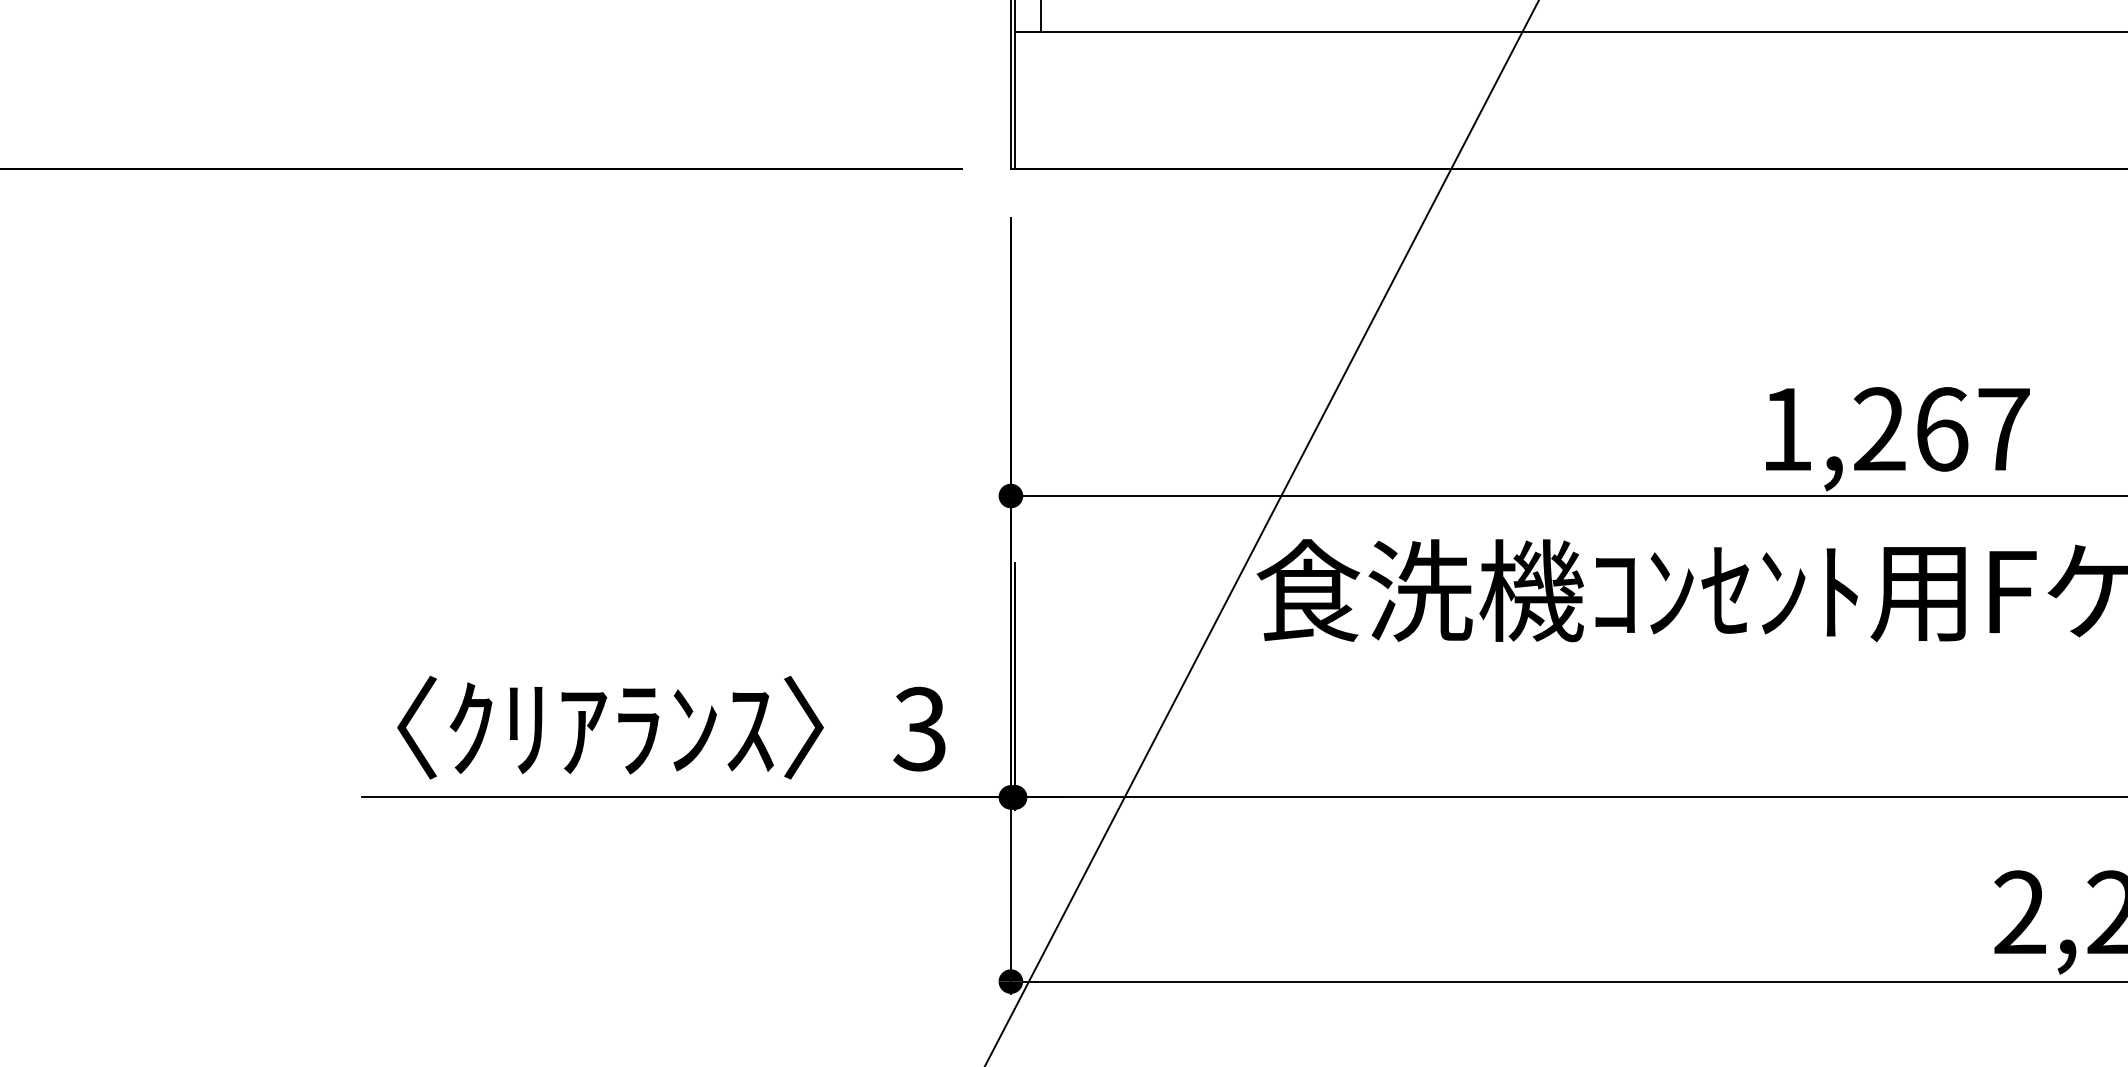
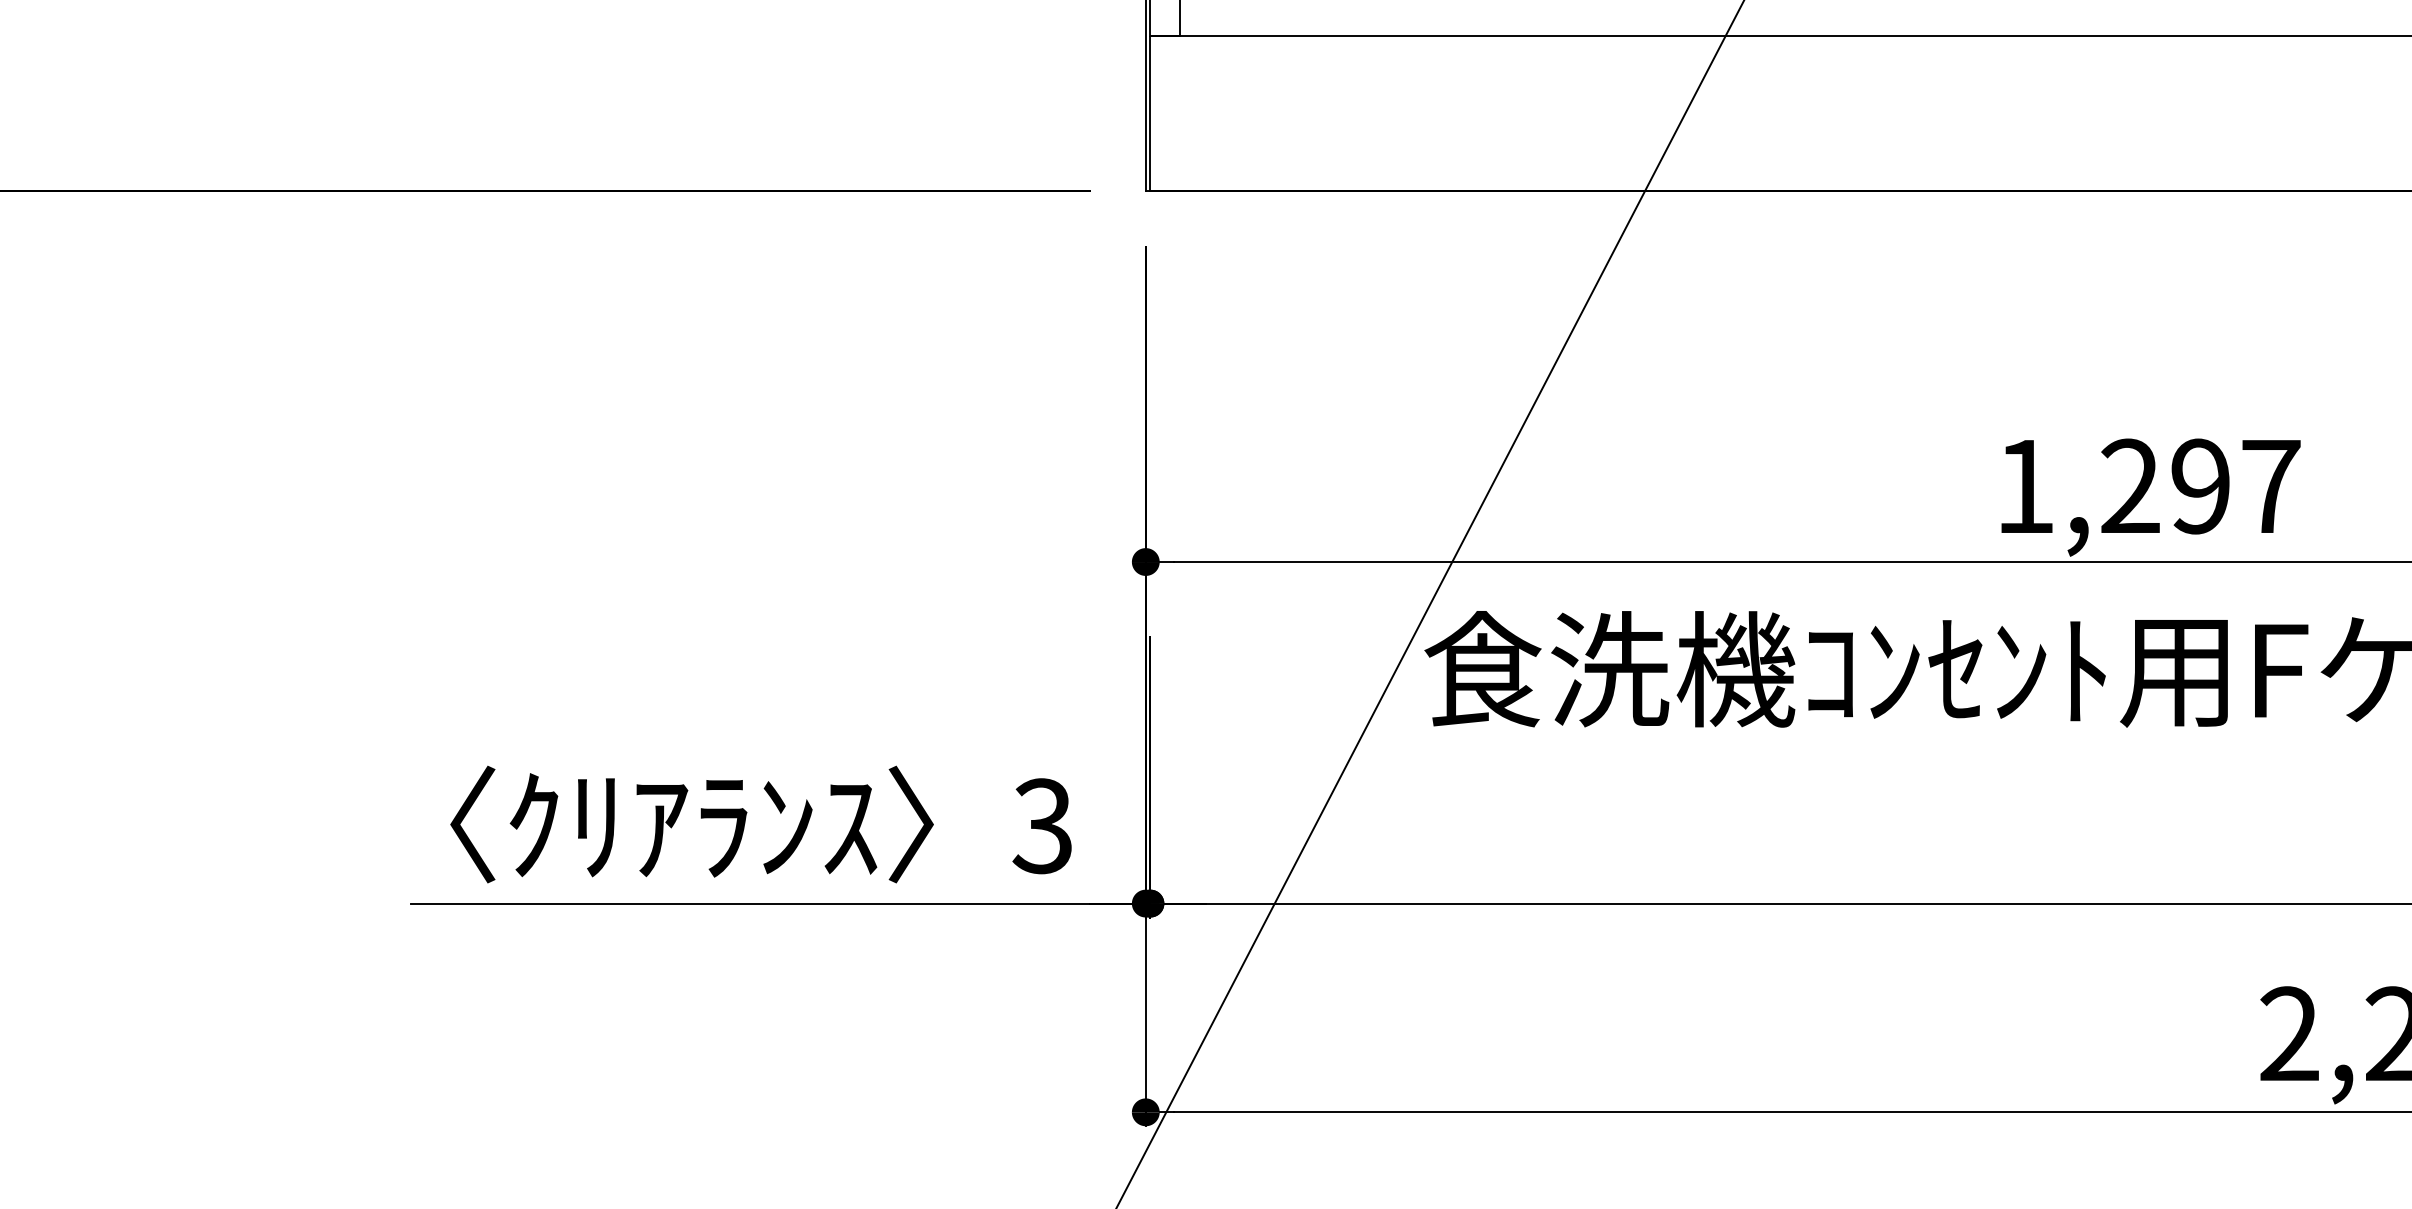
text: (1942, 429) -> (2201, 486), 1,267 -> 1,297

